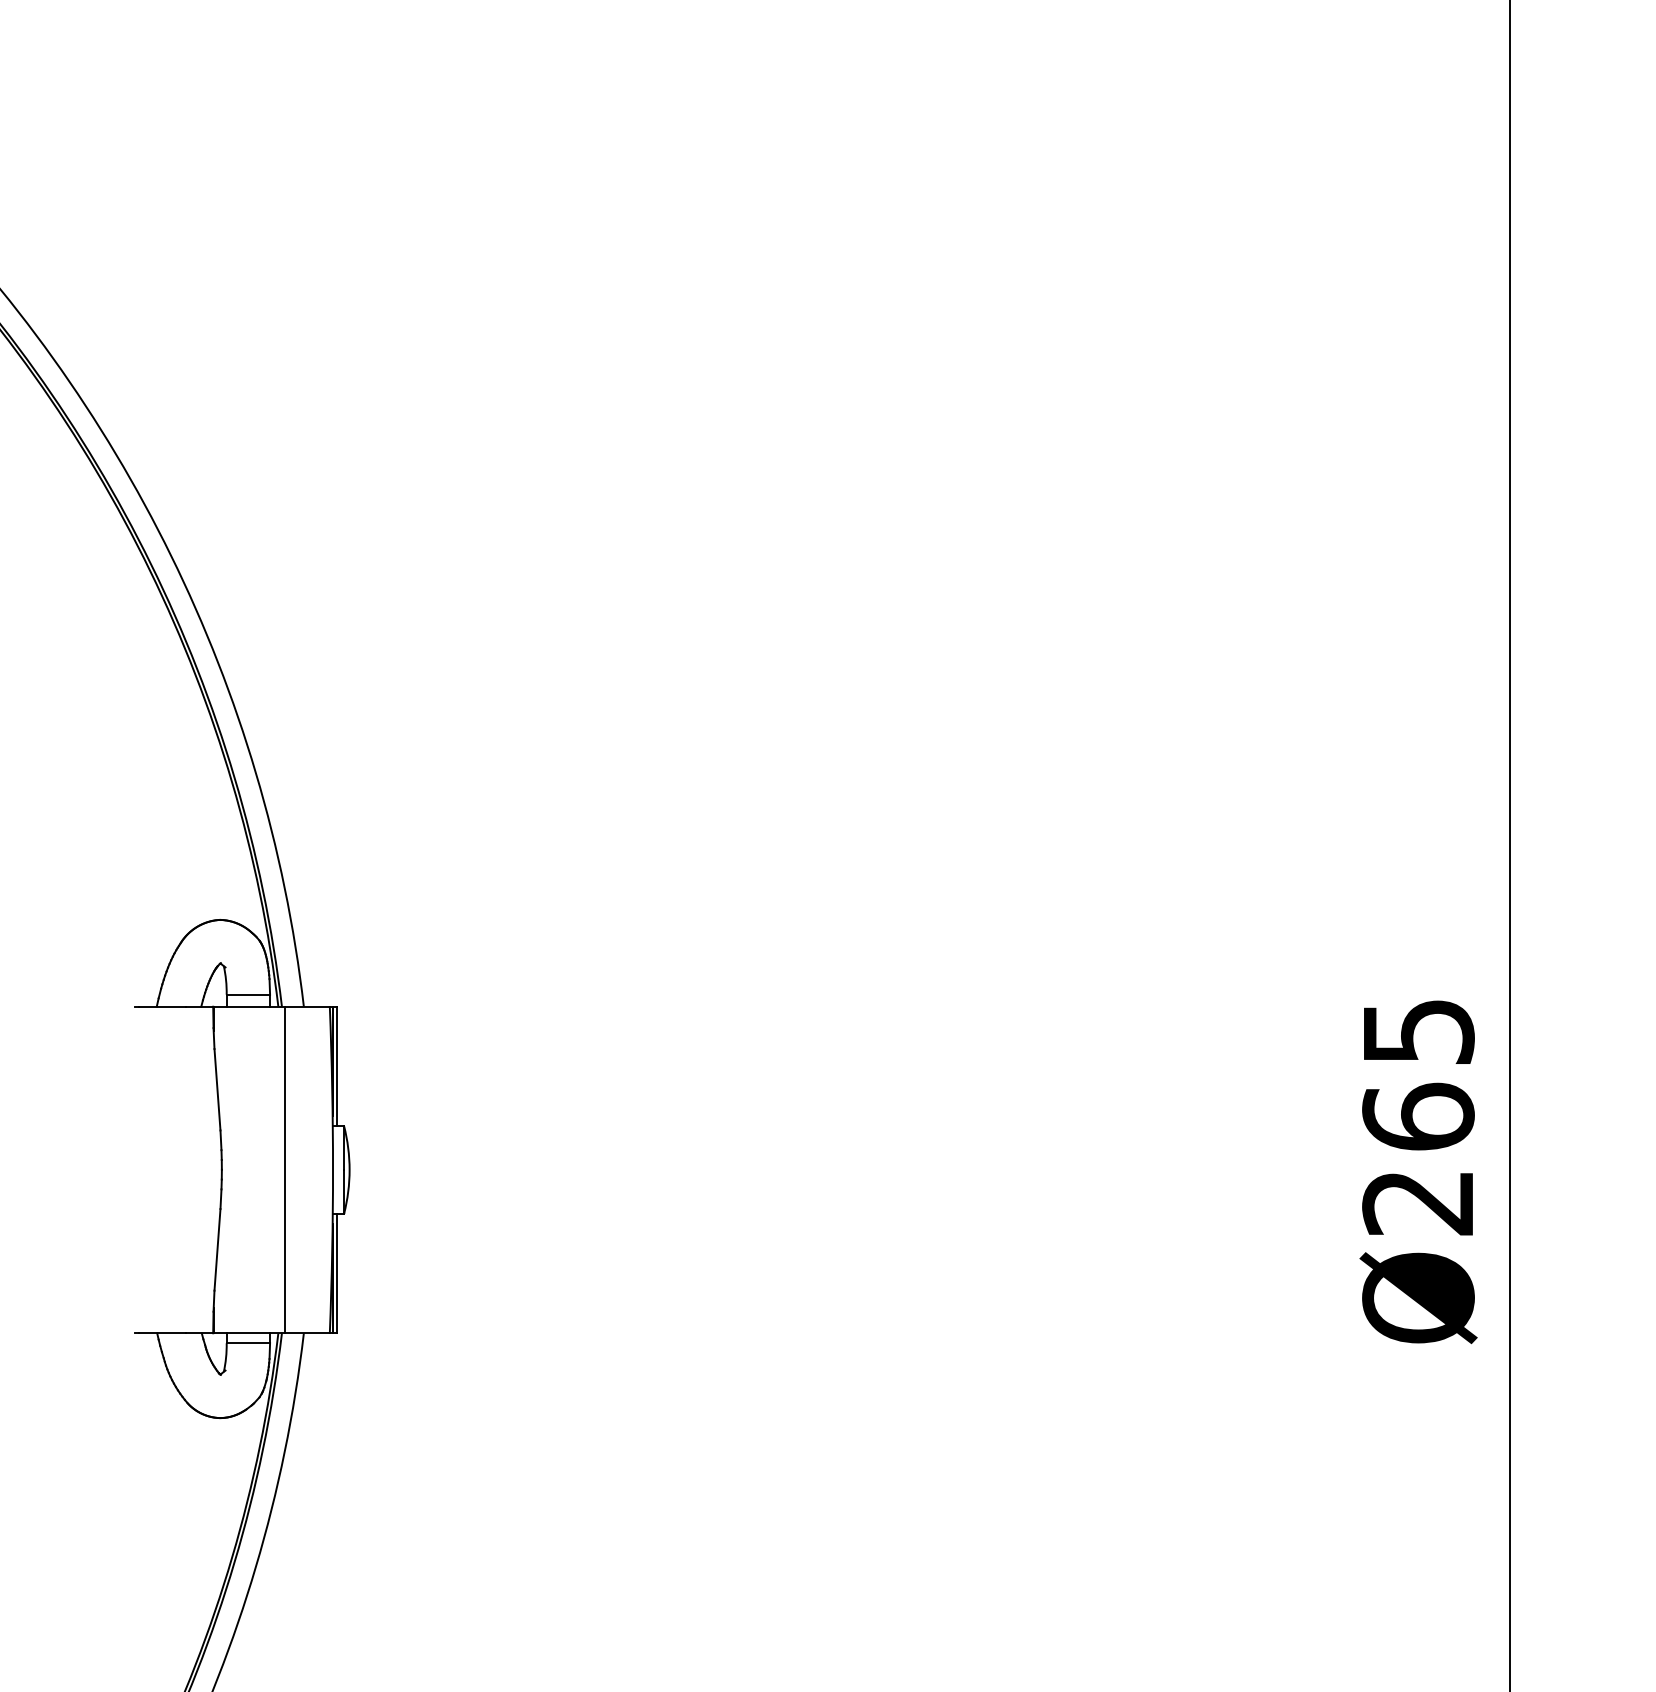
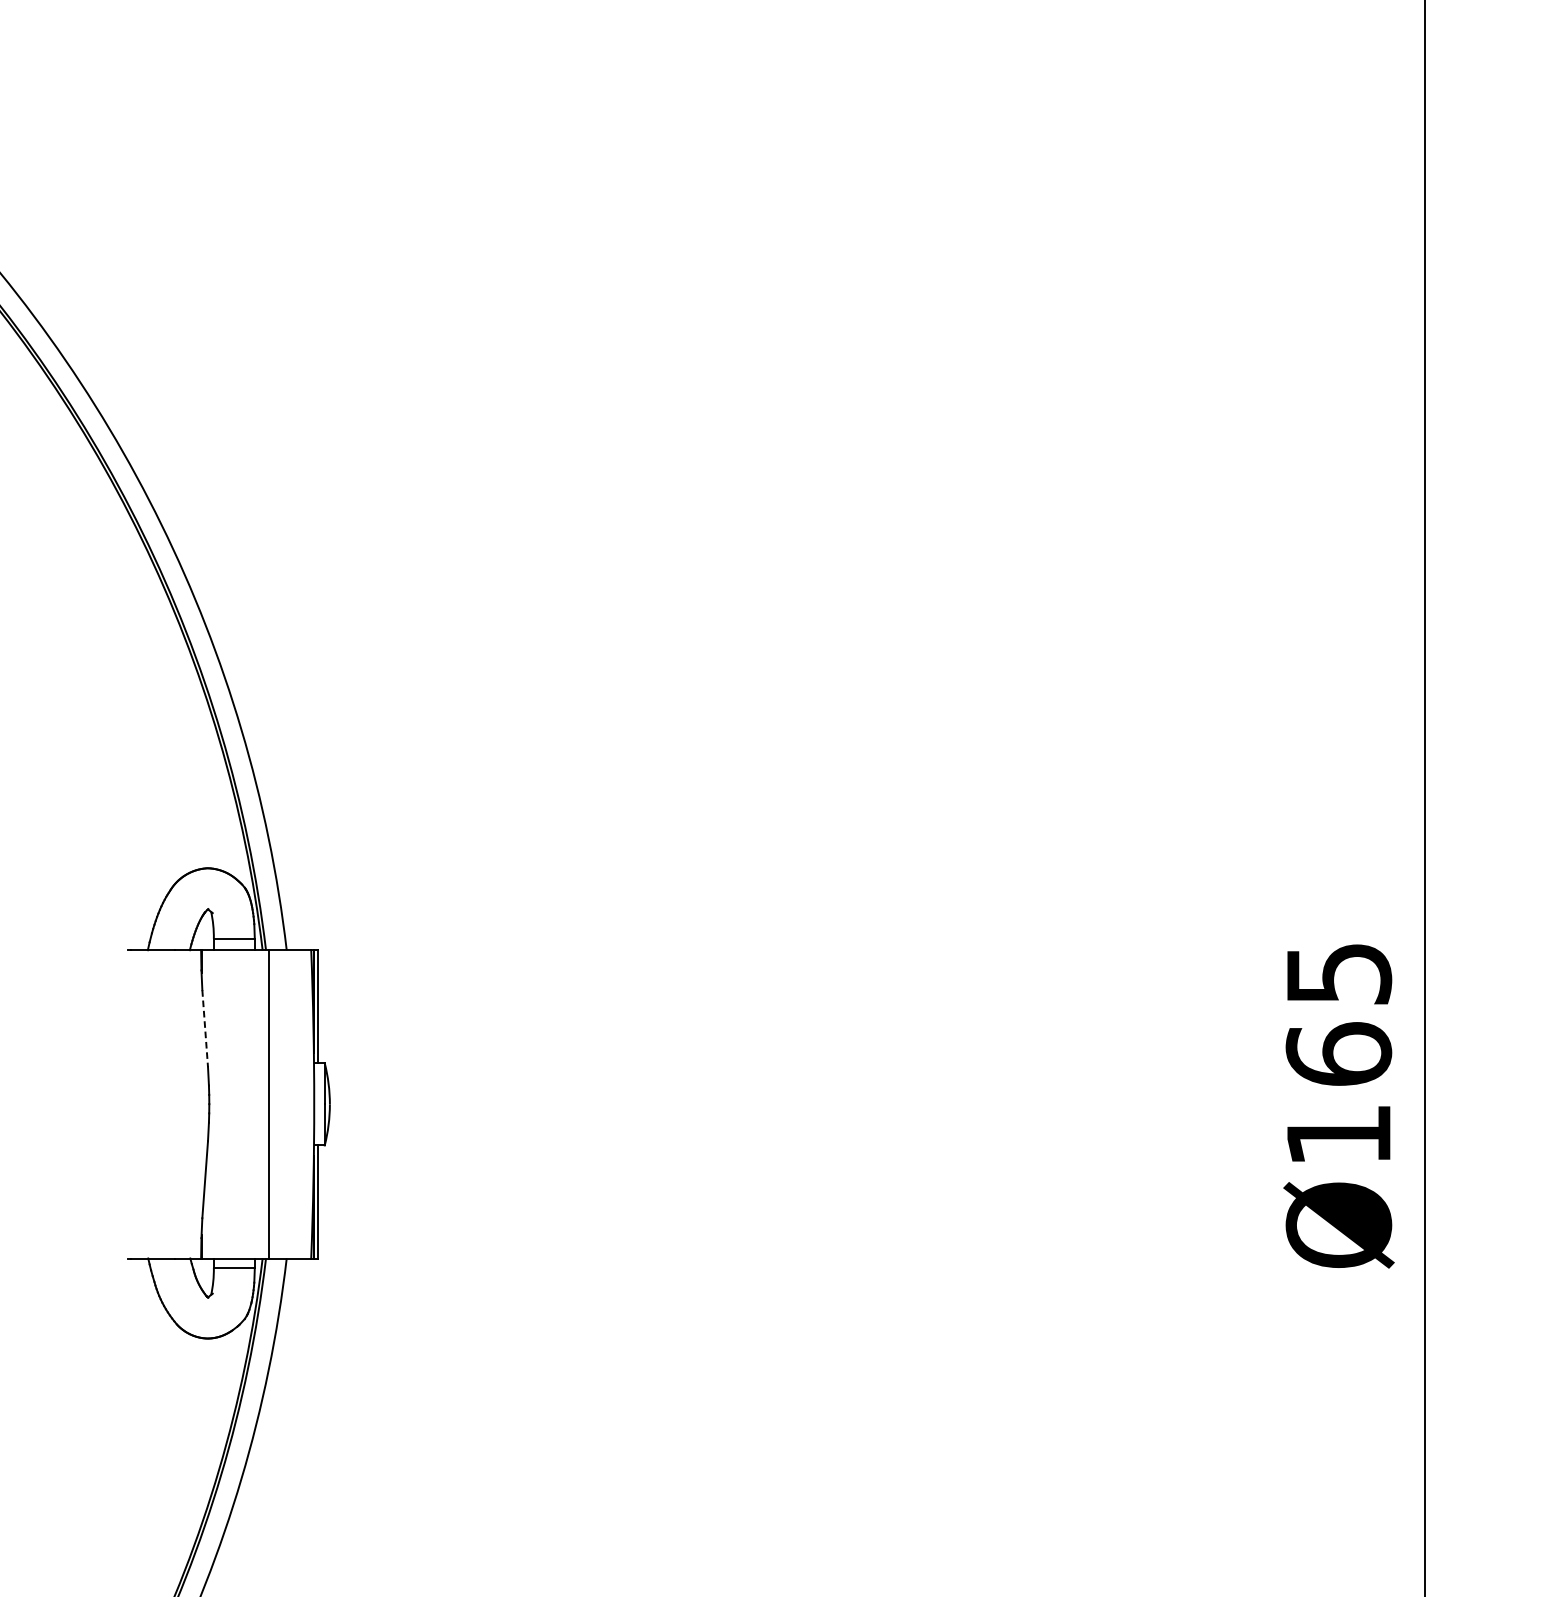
line: (217, 1089) -> (205, 1028), solid -> dashed
text: (1417, 1203) -> (1337, 1135), Ø265 -> Ø165

